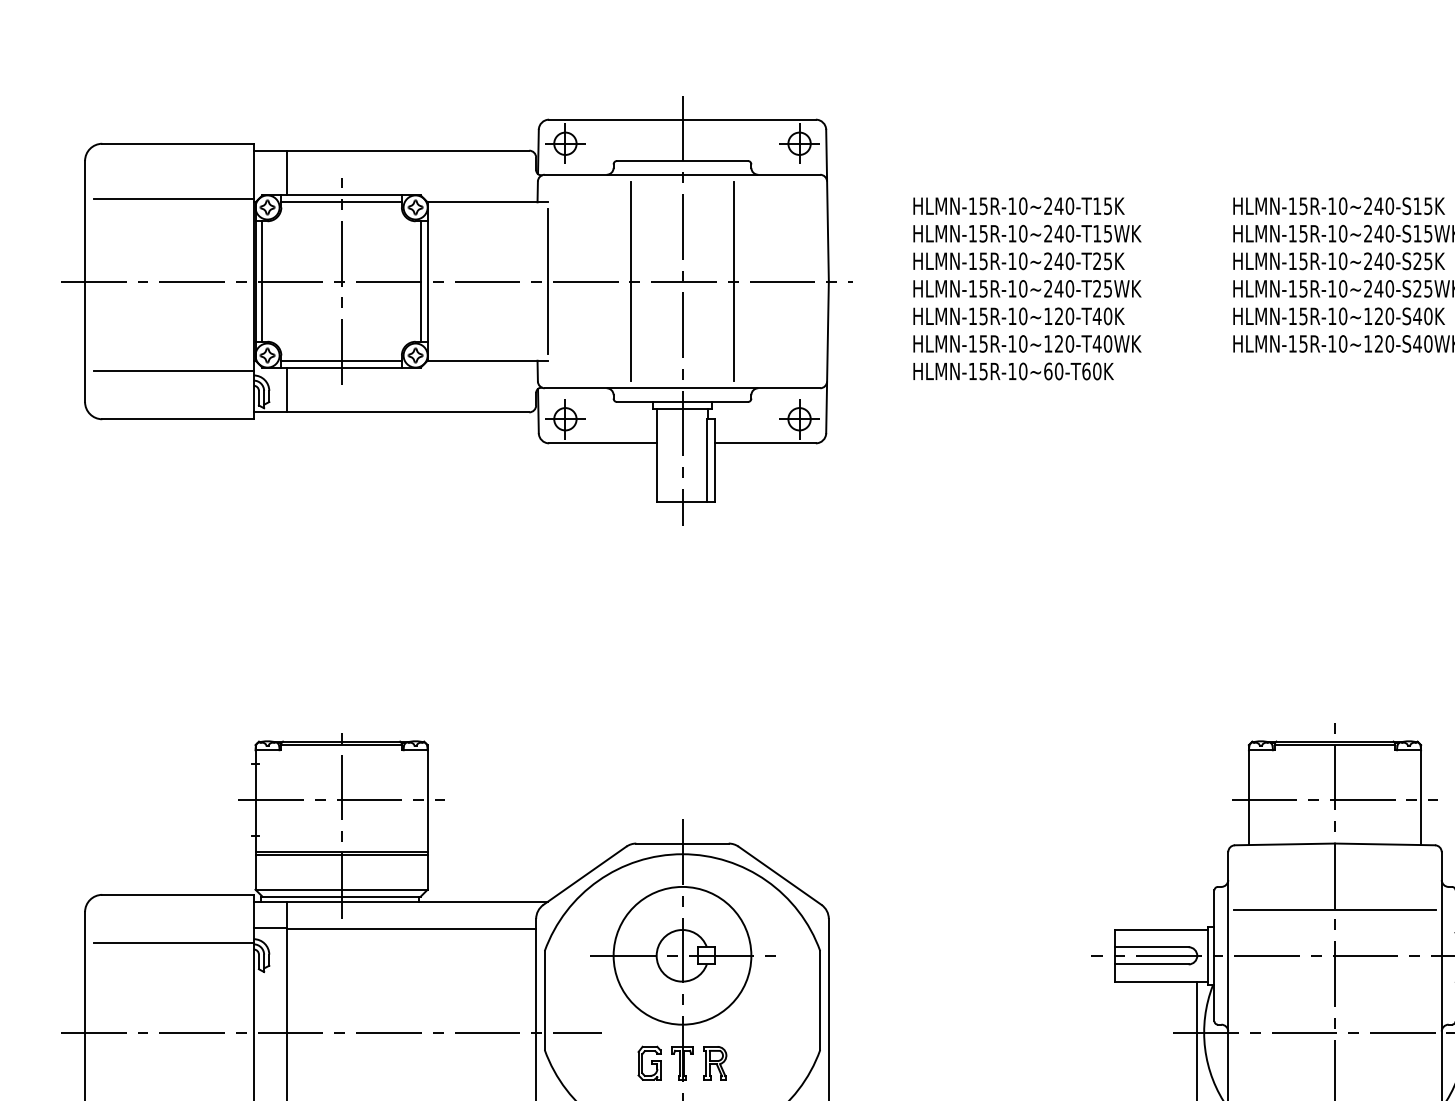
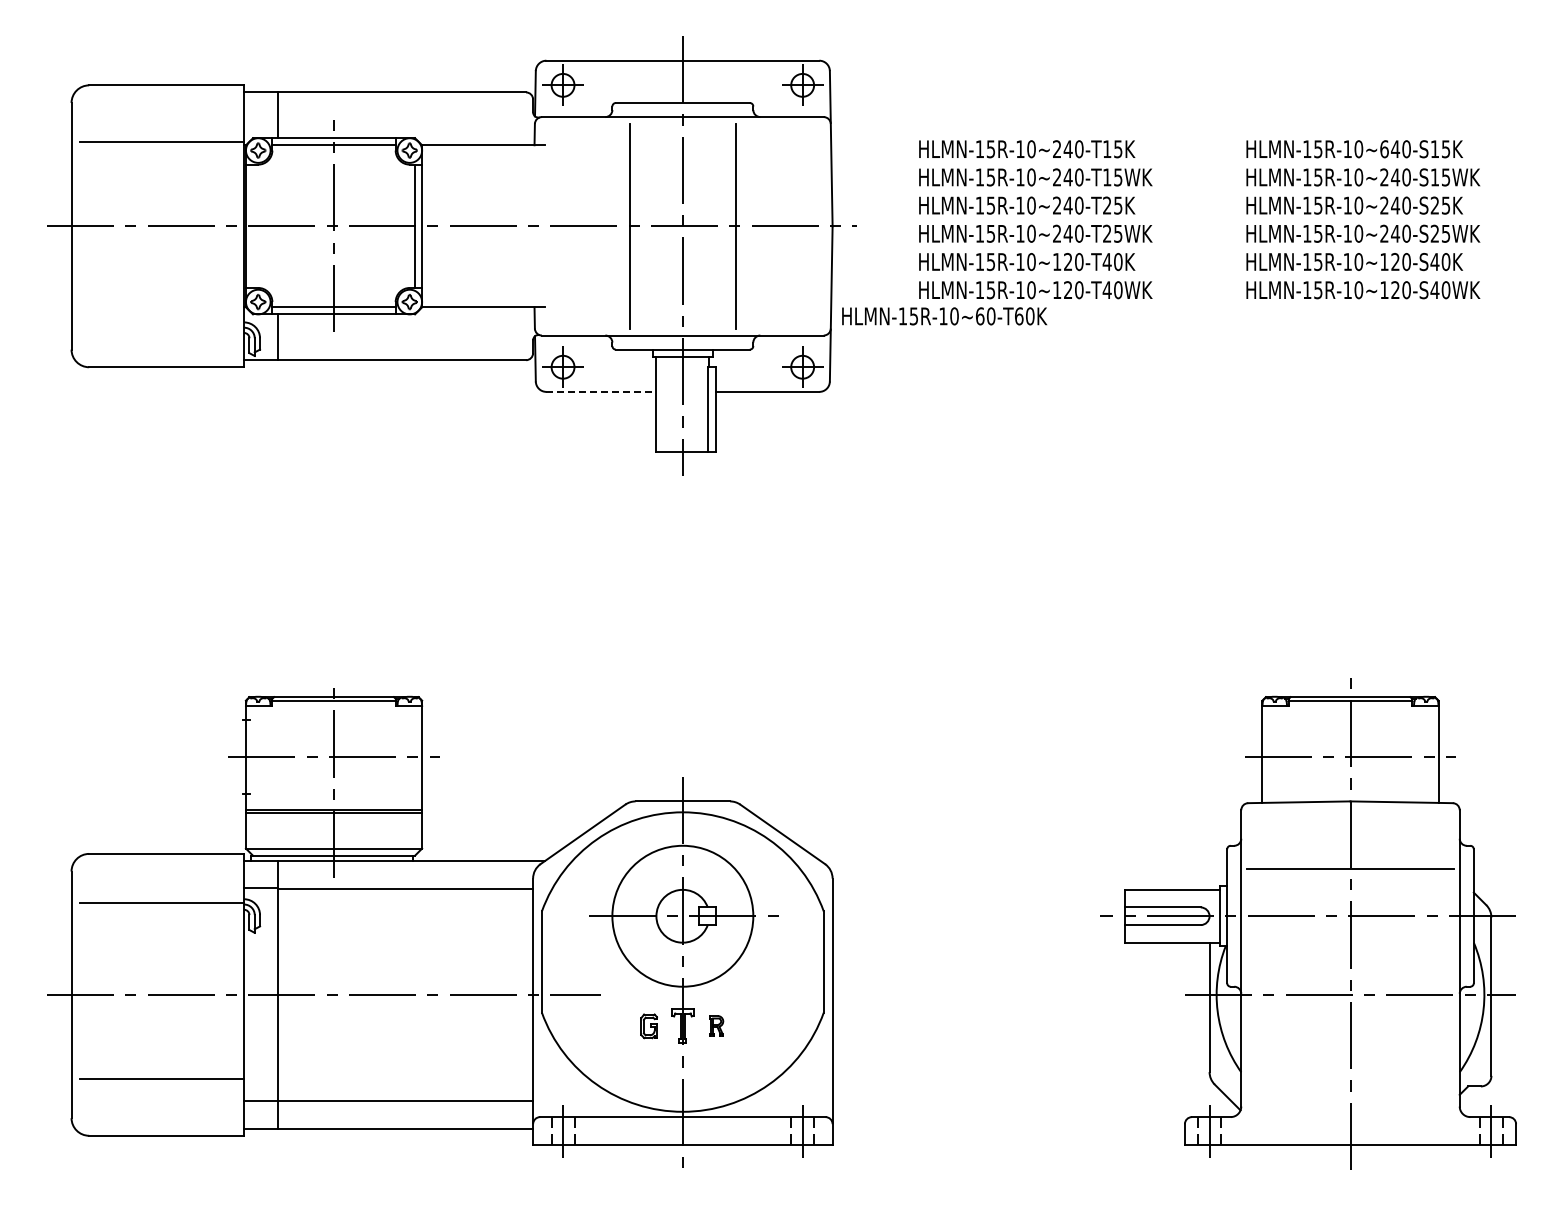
text: (1368, 206) -> (1384, 149), HLMN-15R-10~240-S15K -> HLMN-15R-10~640-S15K
line: (262, 280) -> (253, 225), removed
line: (548, 281) -> (545, 226), removed
line: (173, 370) -> (162, 317), removed
text: (1013, 371) -> (944, 316), moved
line: (602, 442) -> (601, 391), solid -> dashed
part: (715, 1062) -> (716, 1025), size x0.6
part: (648, 1063) -> (648, 1026), size x0.7

